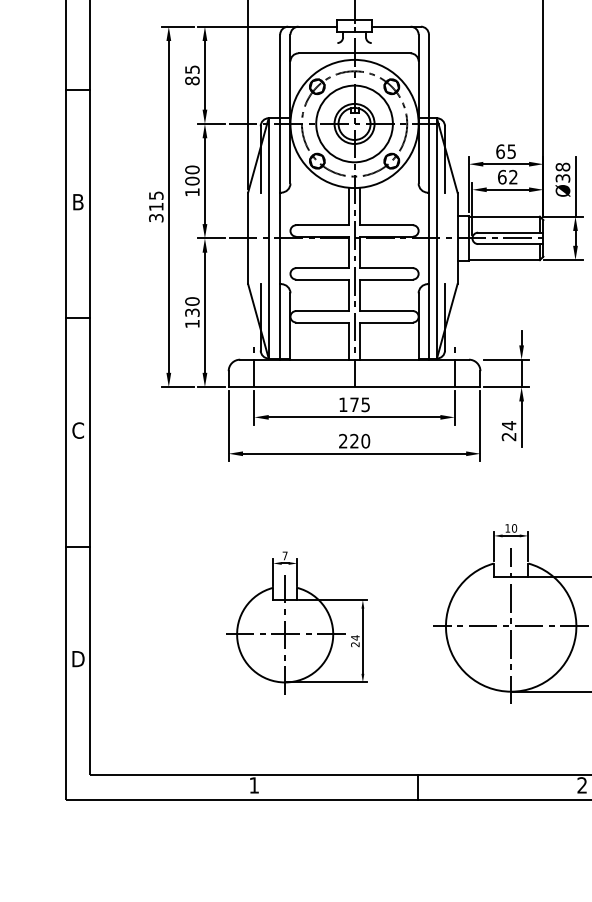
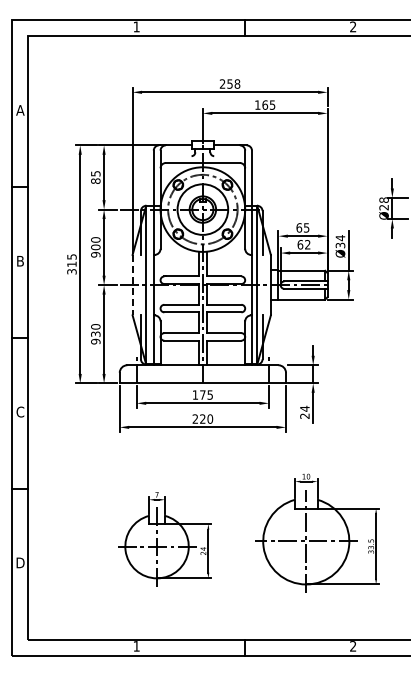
text: (562, 167) -> (340, 238), Ø38 -> Ø34
text: (191, 191) -> (95, 254), 100 -> 900
line: (247, 238) -> (132, 285), solid -> dashed
text: (191, 323) -> (95, 341), 130 -> 930

